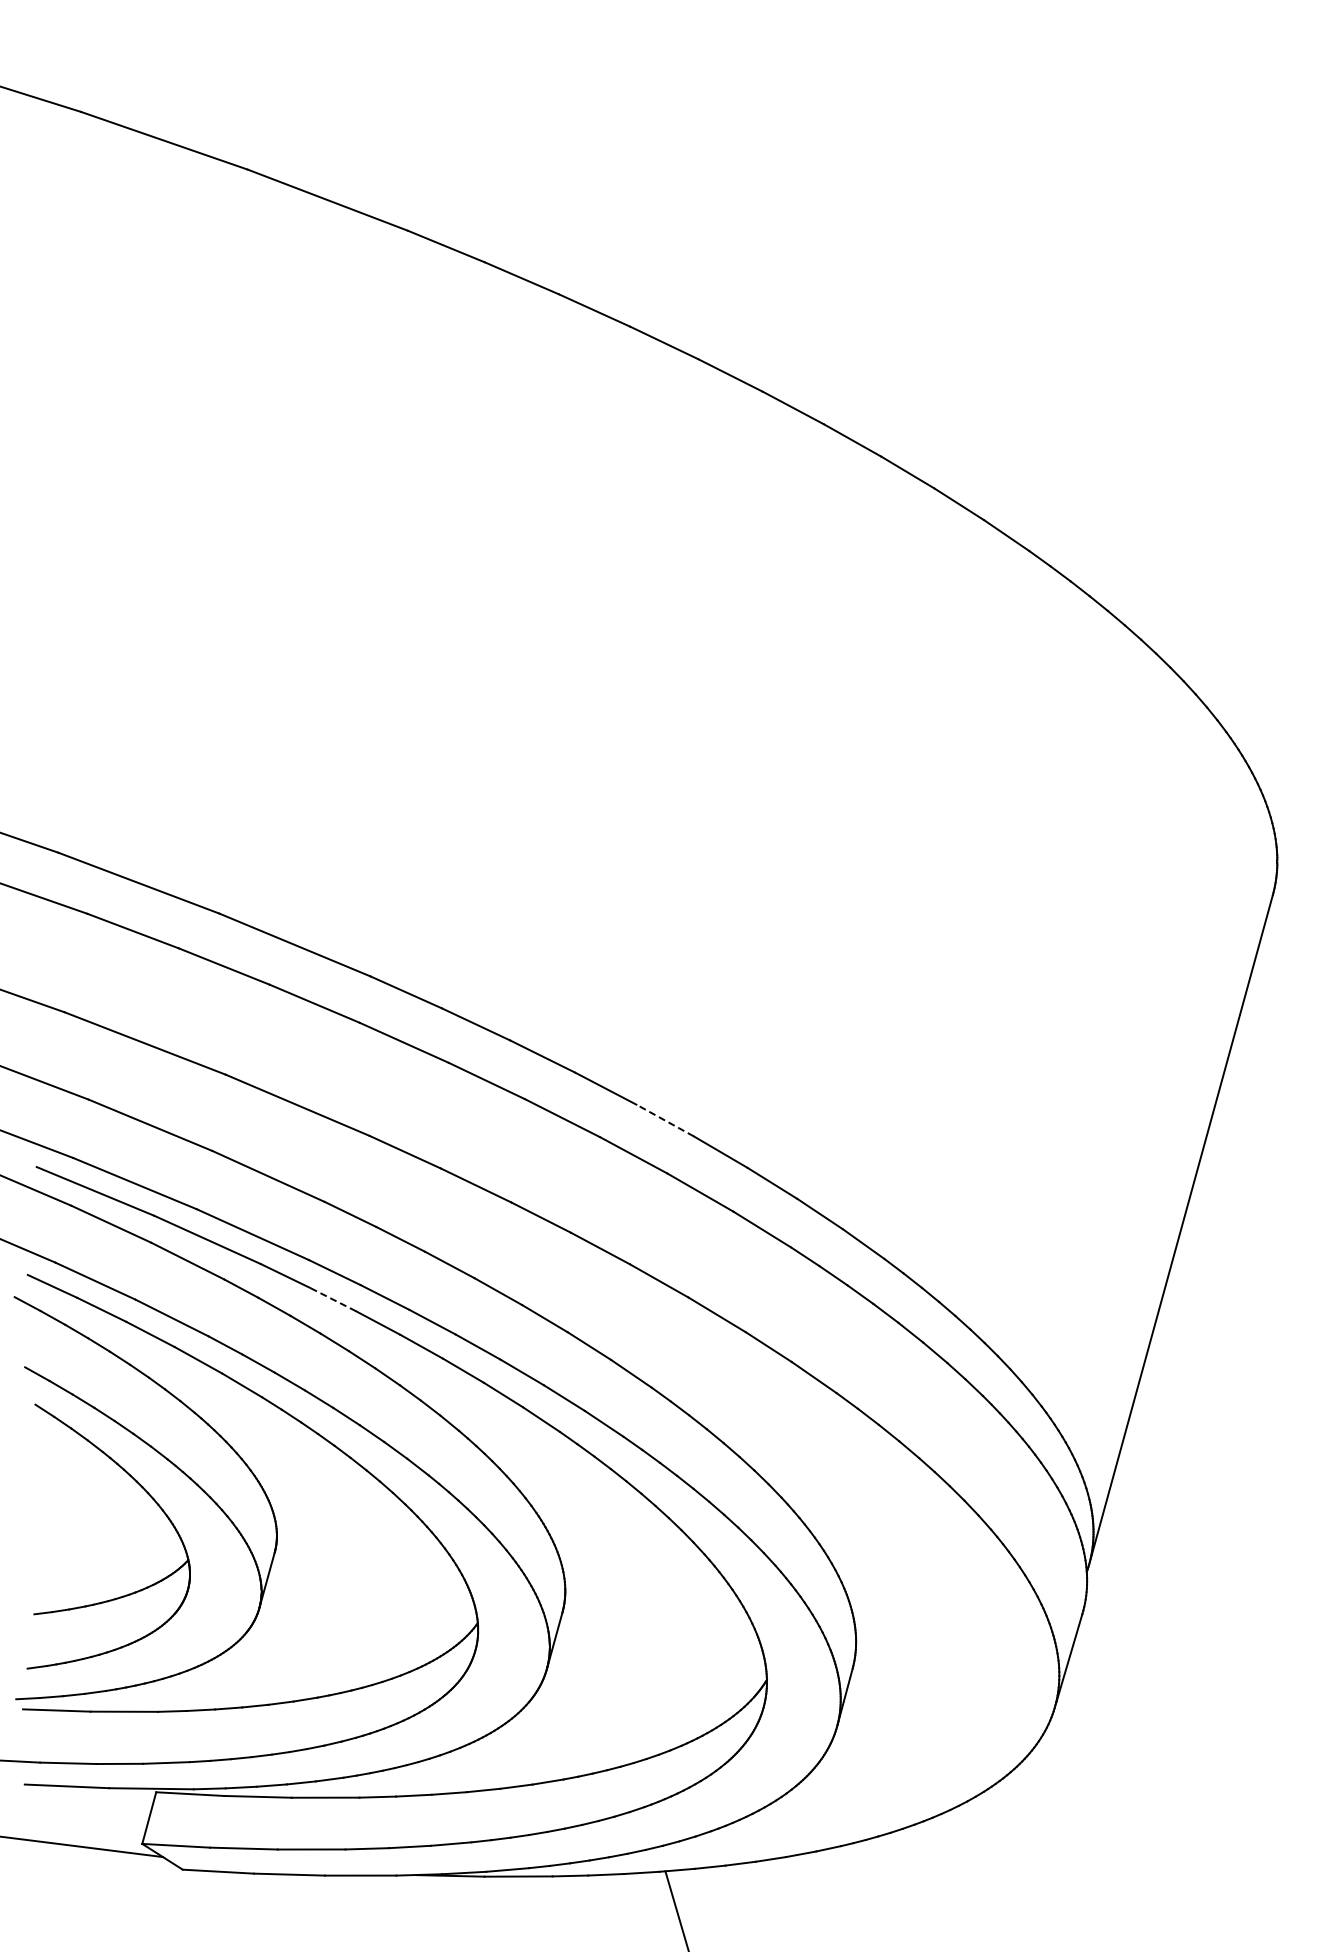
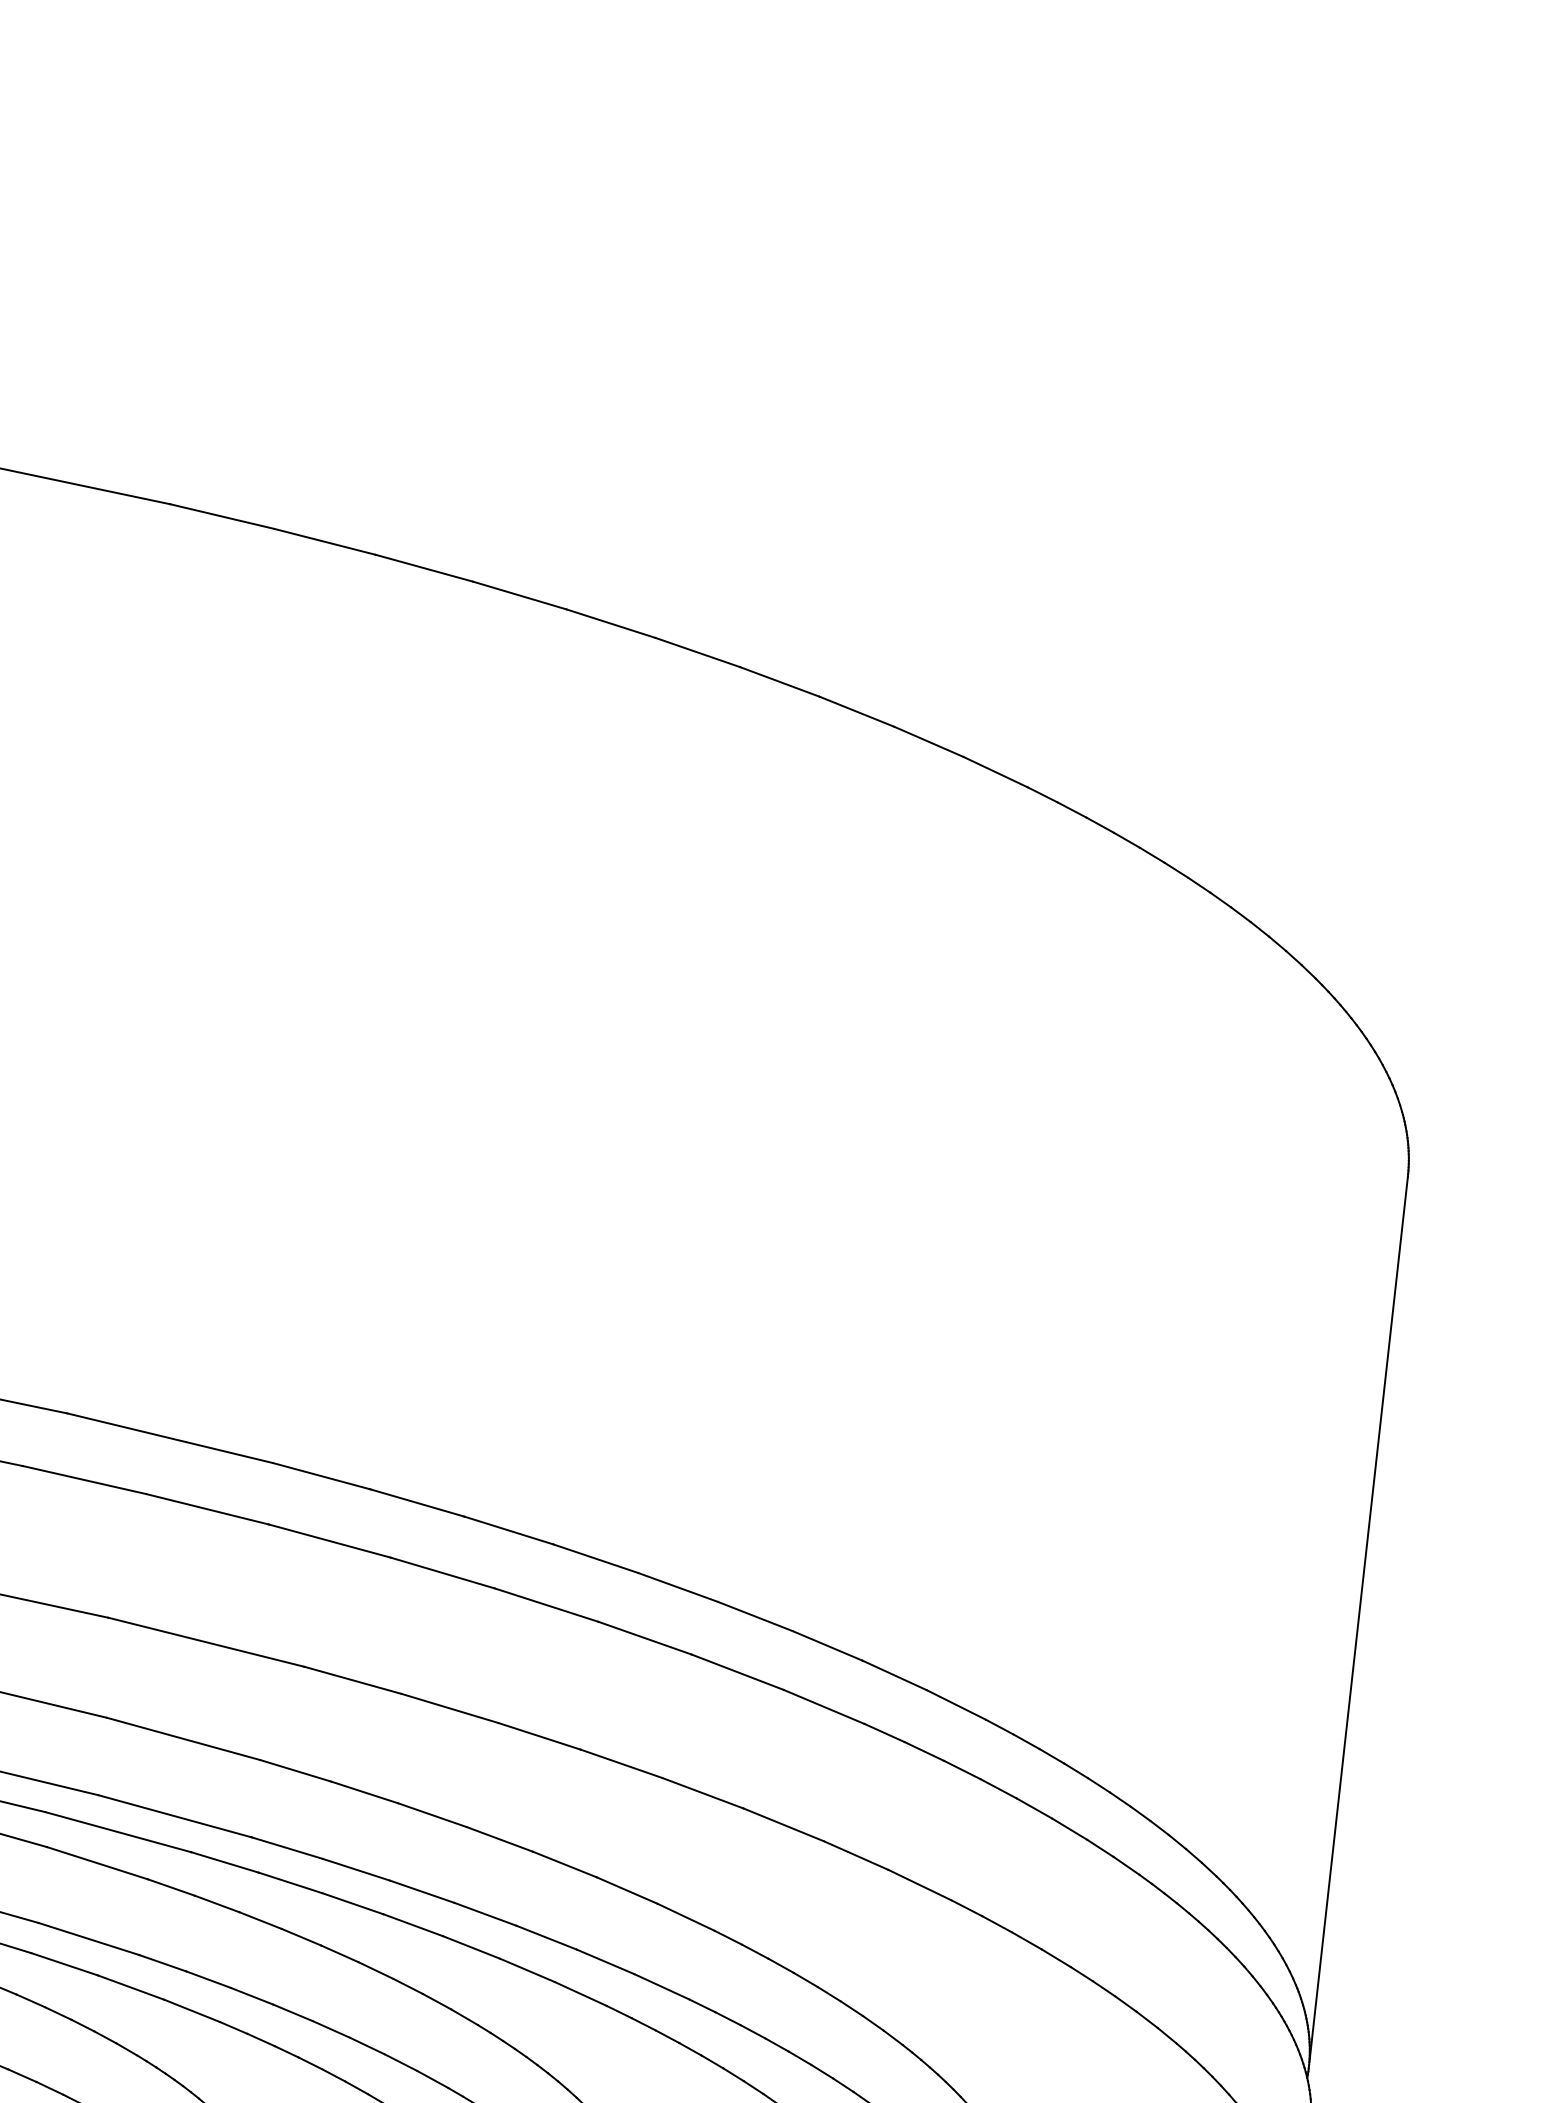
line: (665, 1120) -> (678, 1587), dashed -> solid
line: (333, 1299) -> (291, 1882), dashed -> solid

